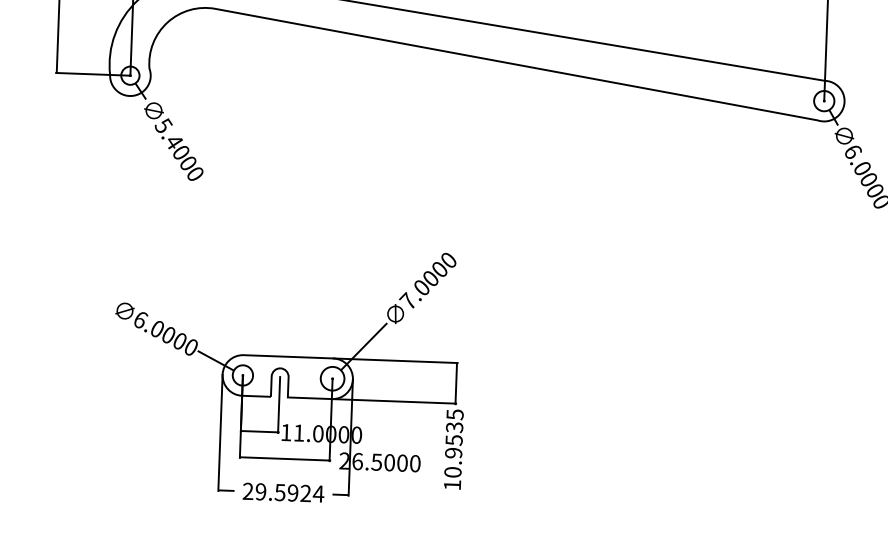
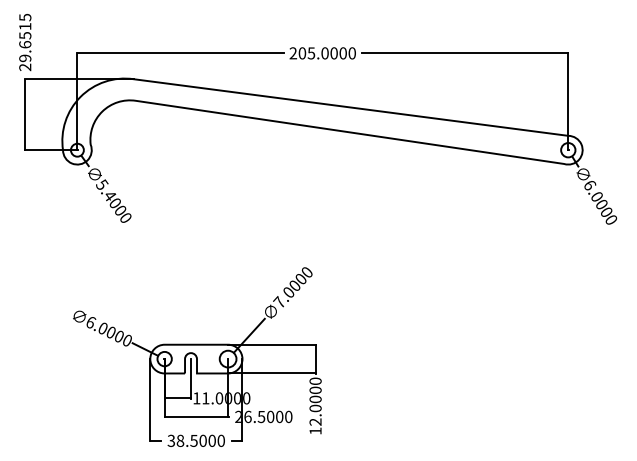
text: (453, 443) -> (315, 401), 10.9535 -> 12.0000
text: (283, 492) -> (196, 440), 29.5924 -> 38.5000

